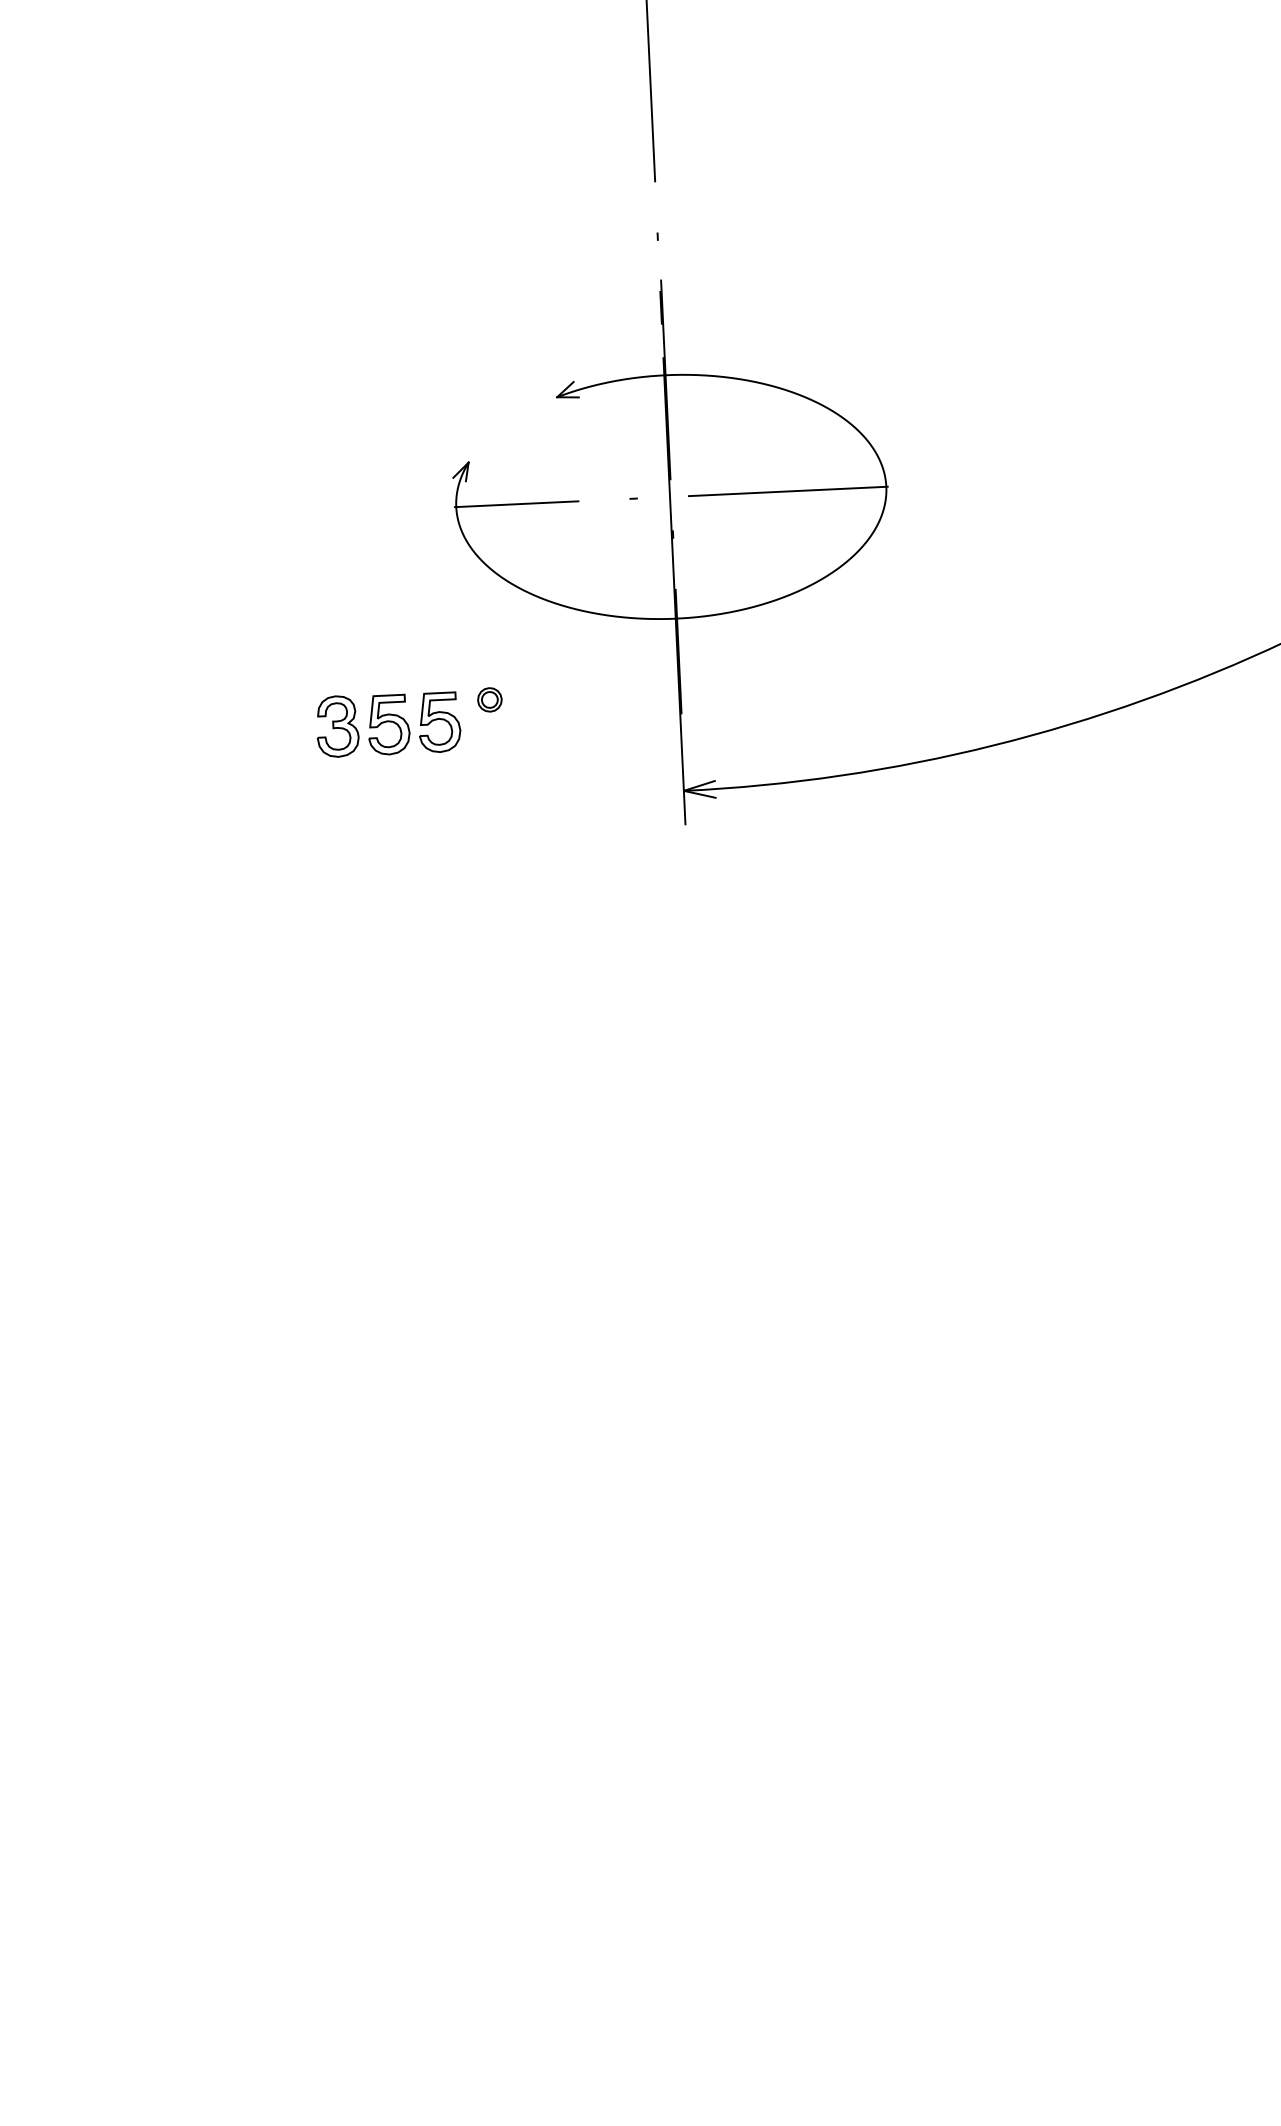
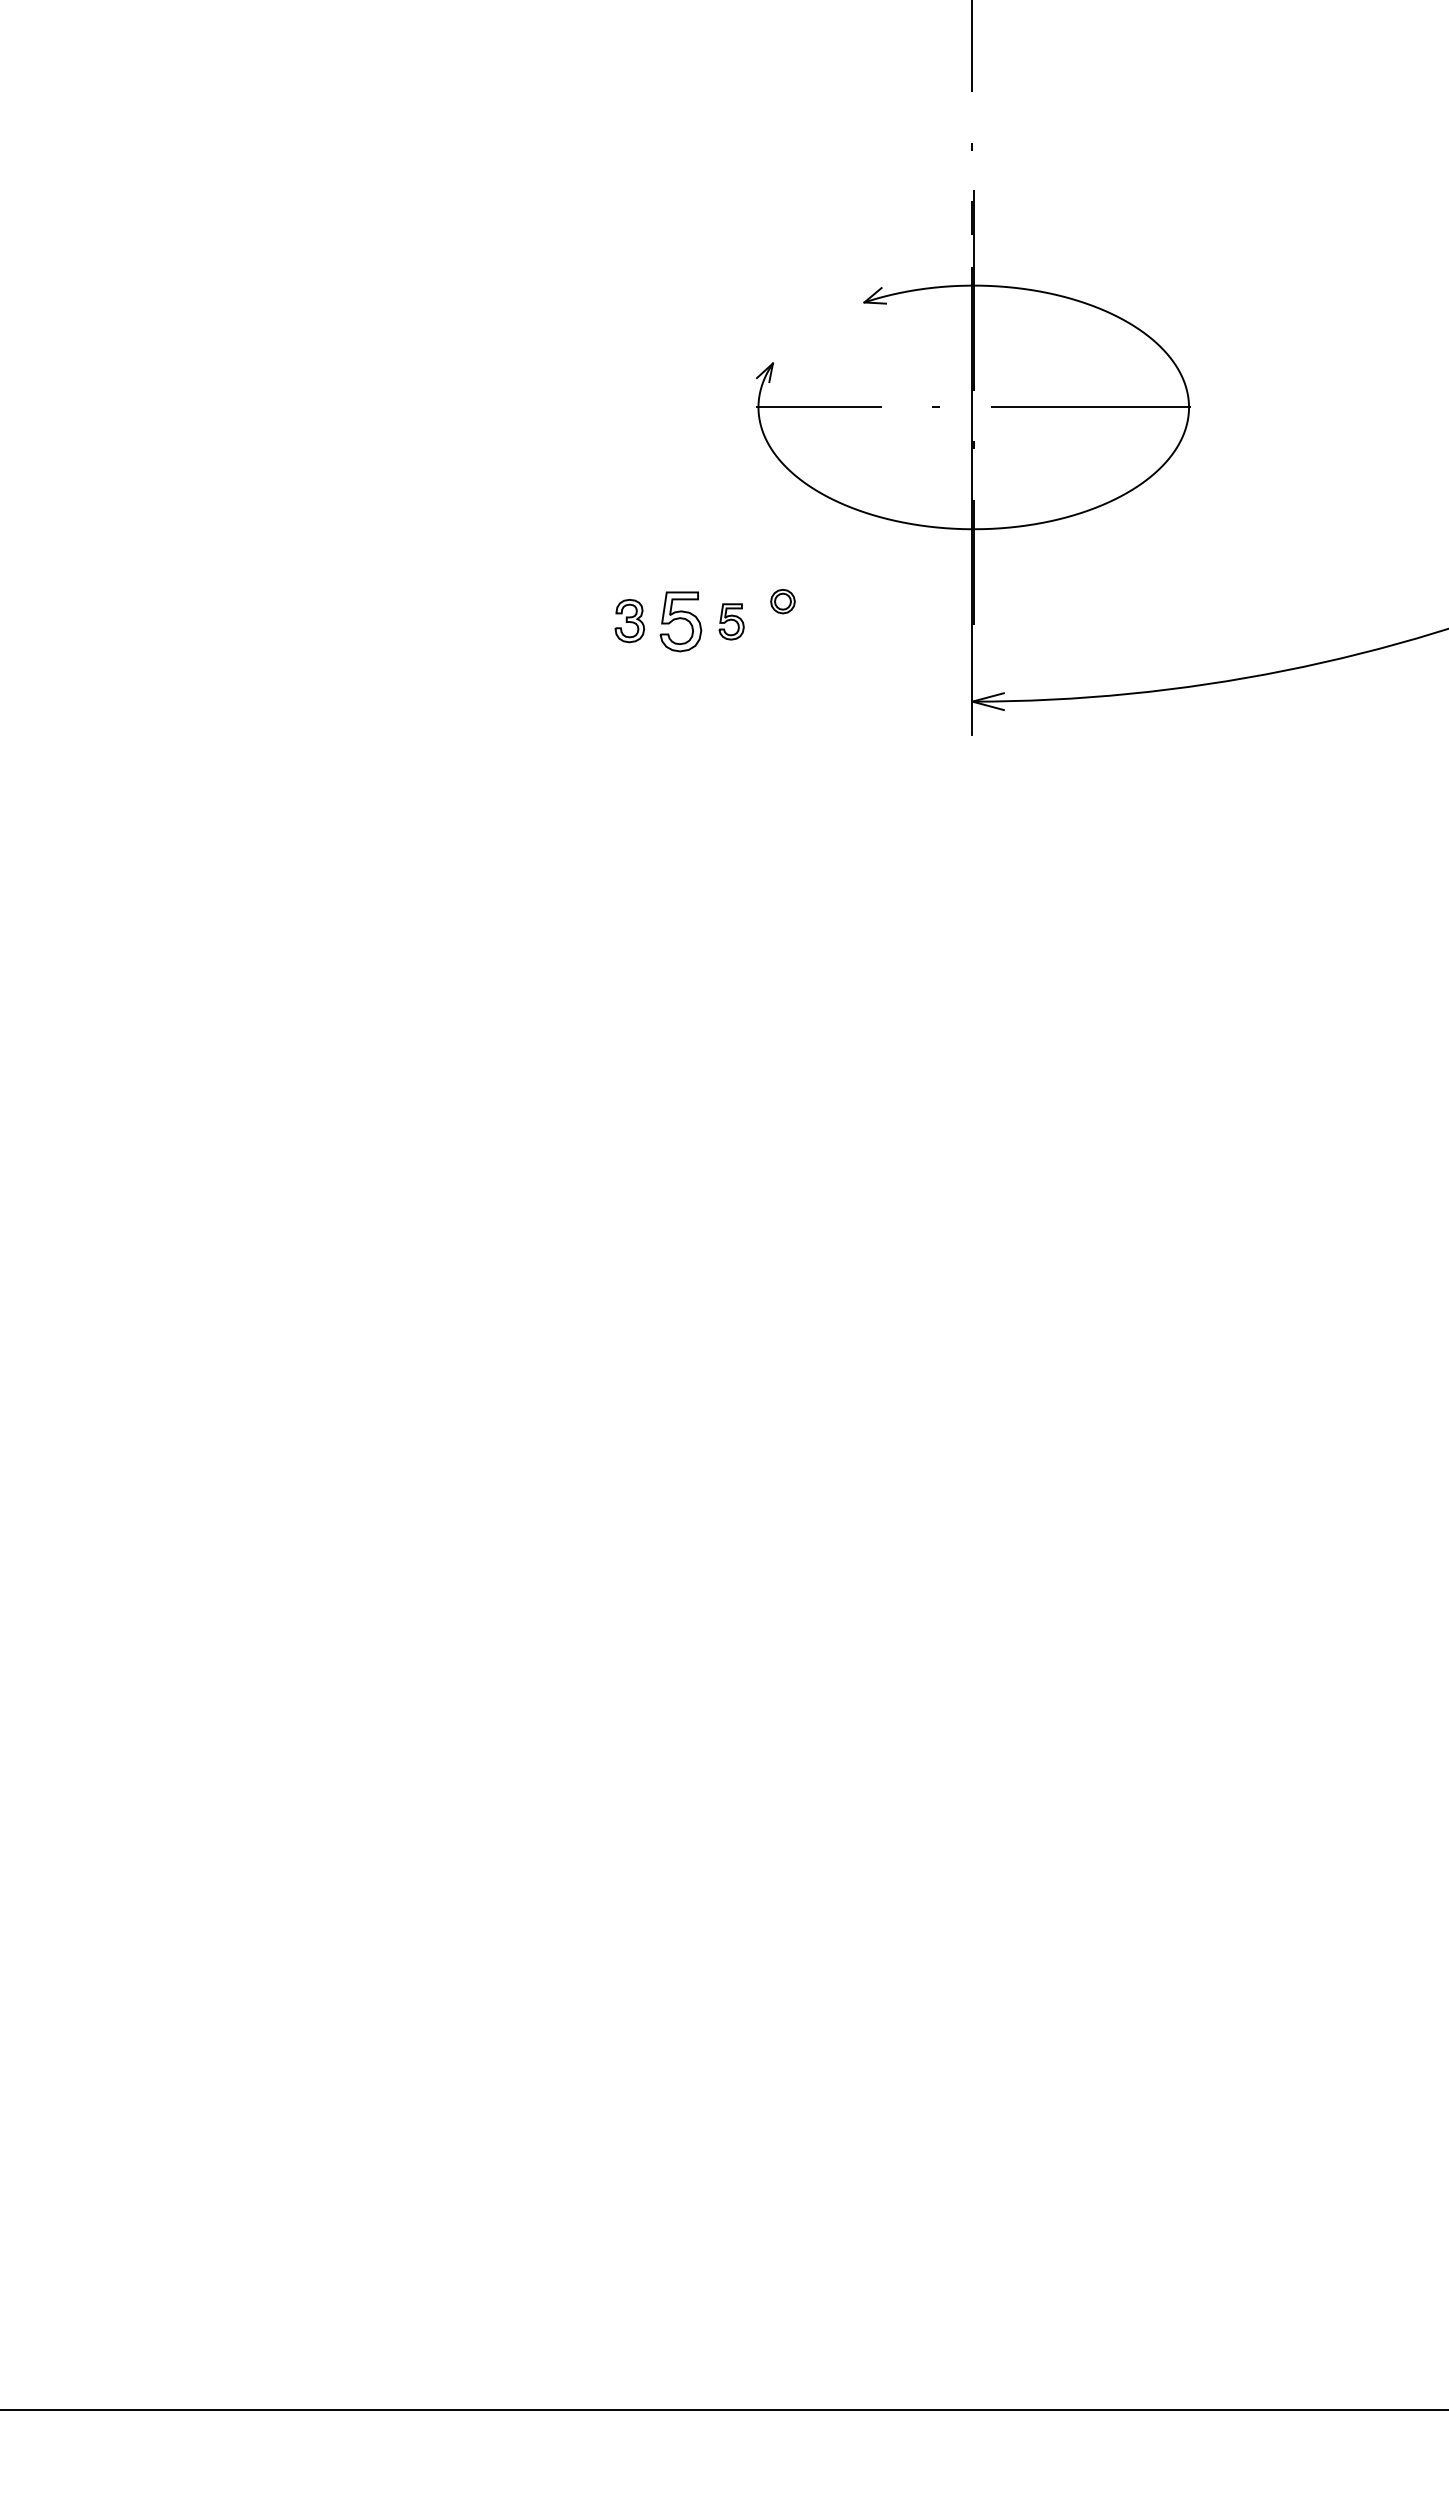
part: (439, 722) -> (731, 621), size x0.6
part: (337, 725) -> (629, 620), size x0.7

